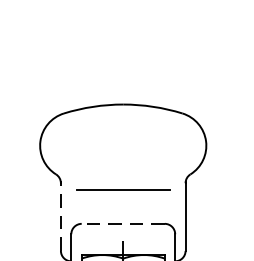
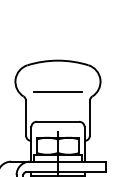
line: (122, 188) -> (57, 91), moved
line: (61, 215) -> (26, 117), dashed -> solid
line: (122, 223) -> (57, 121), dashed -> solid

